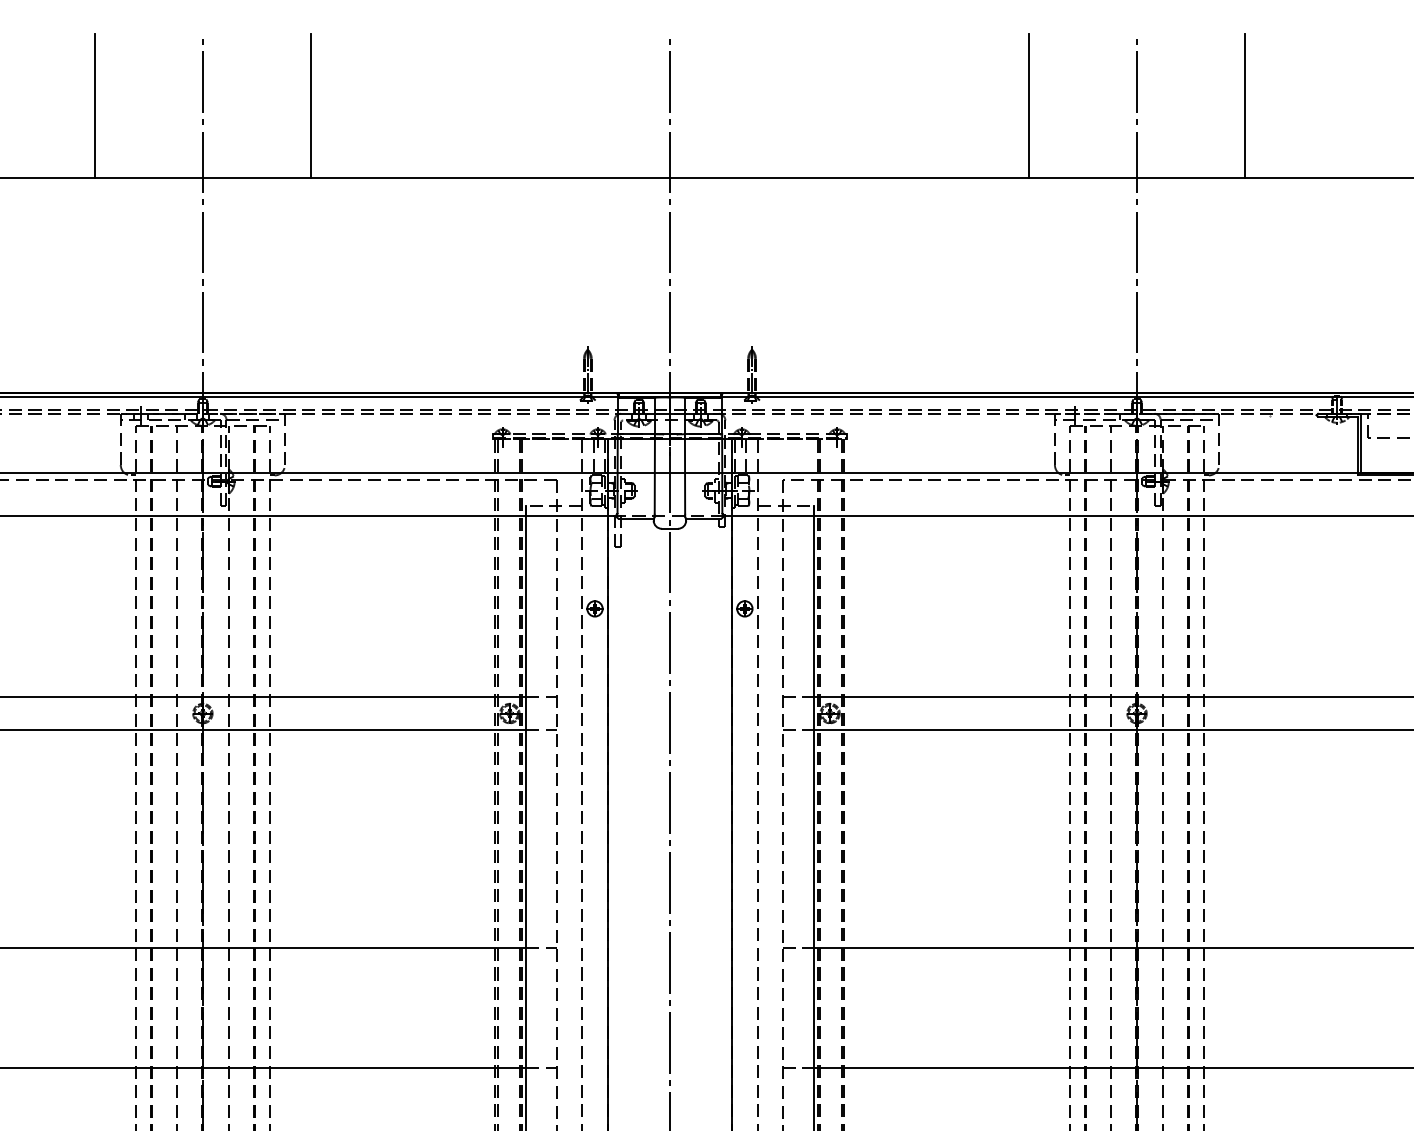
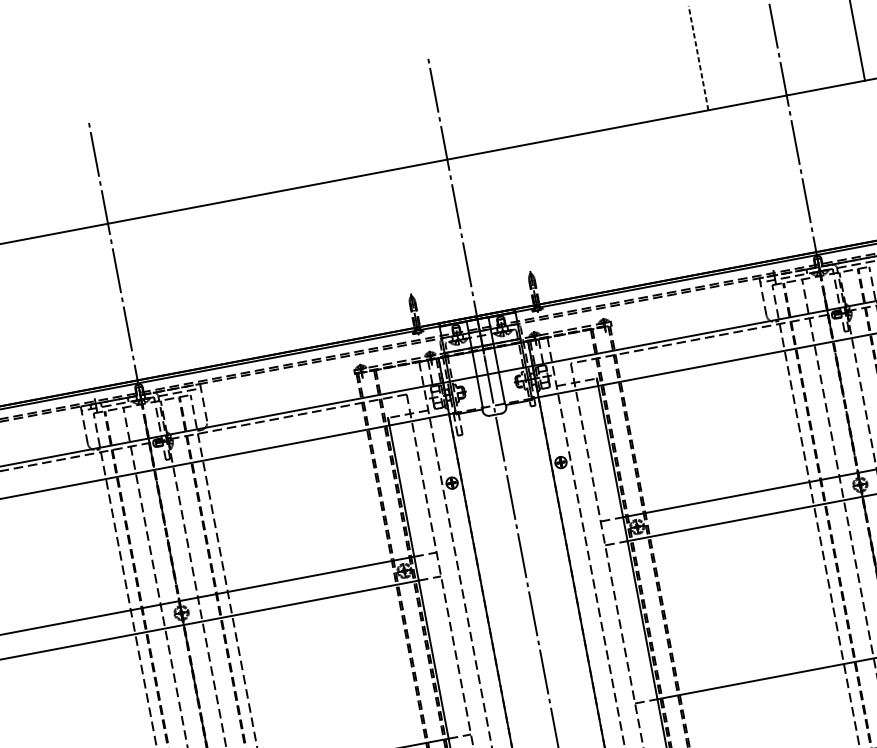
line: (95, 105) -> (20, 186), removed
line: (310, 105) -> (176, 156), removed
line: (1029, 105) -> (698, 57), solid -> dashed

